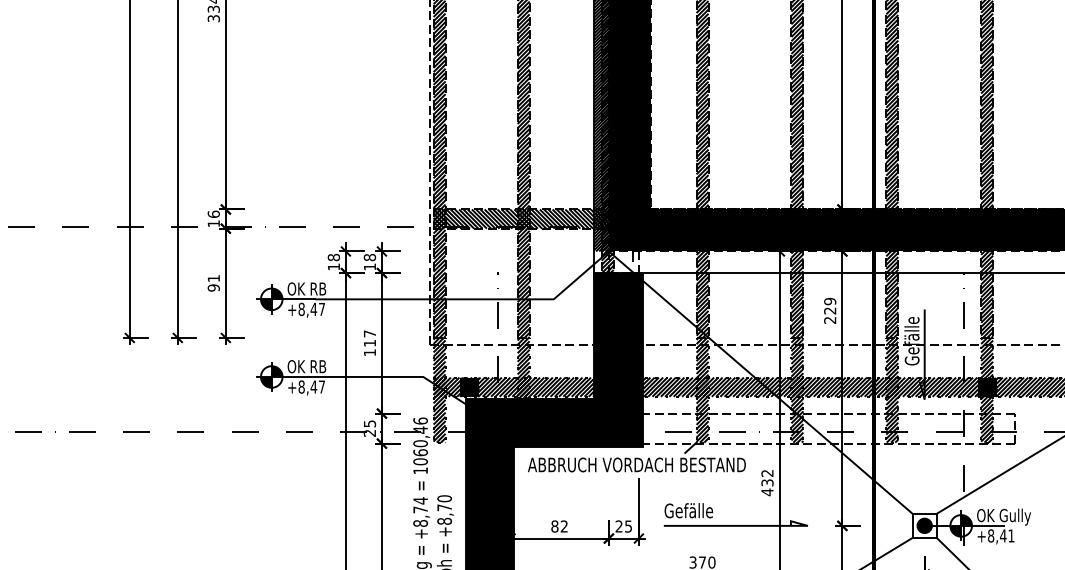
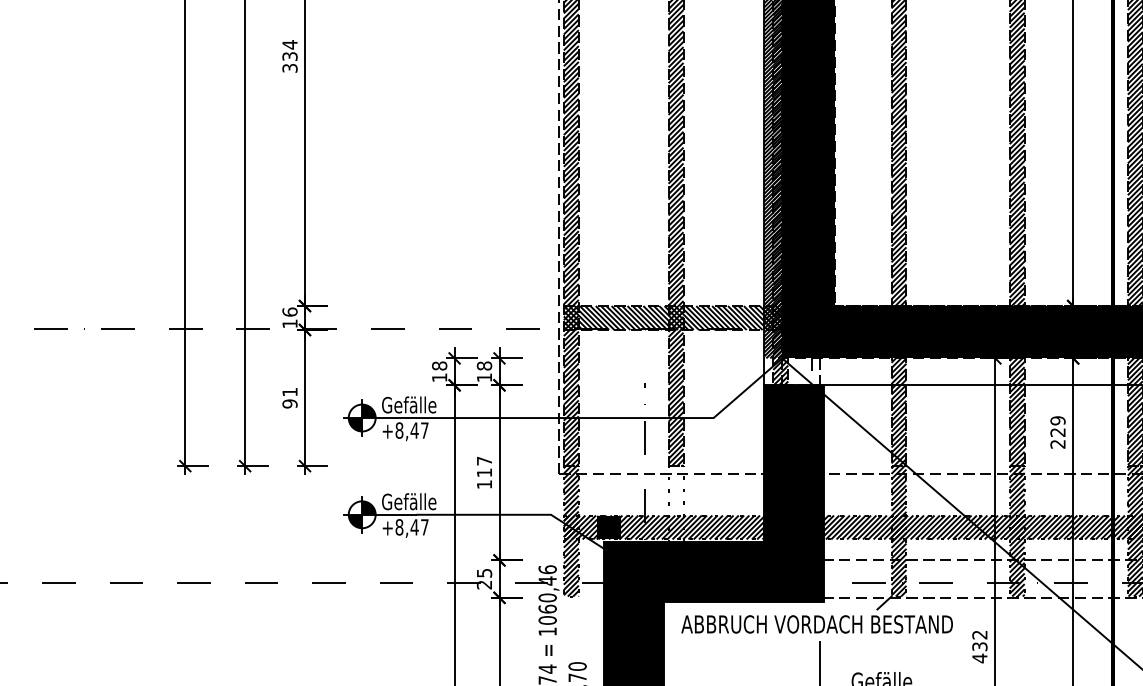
text: (311, 288) -> (411, 404), OK RB -> Gefälle
text: (311, 366) -> (411, 501), OK RB -> Gefälle
hatch: (523, 389) -> (675, 530), removed

